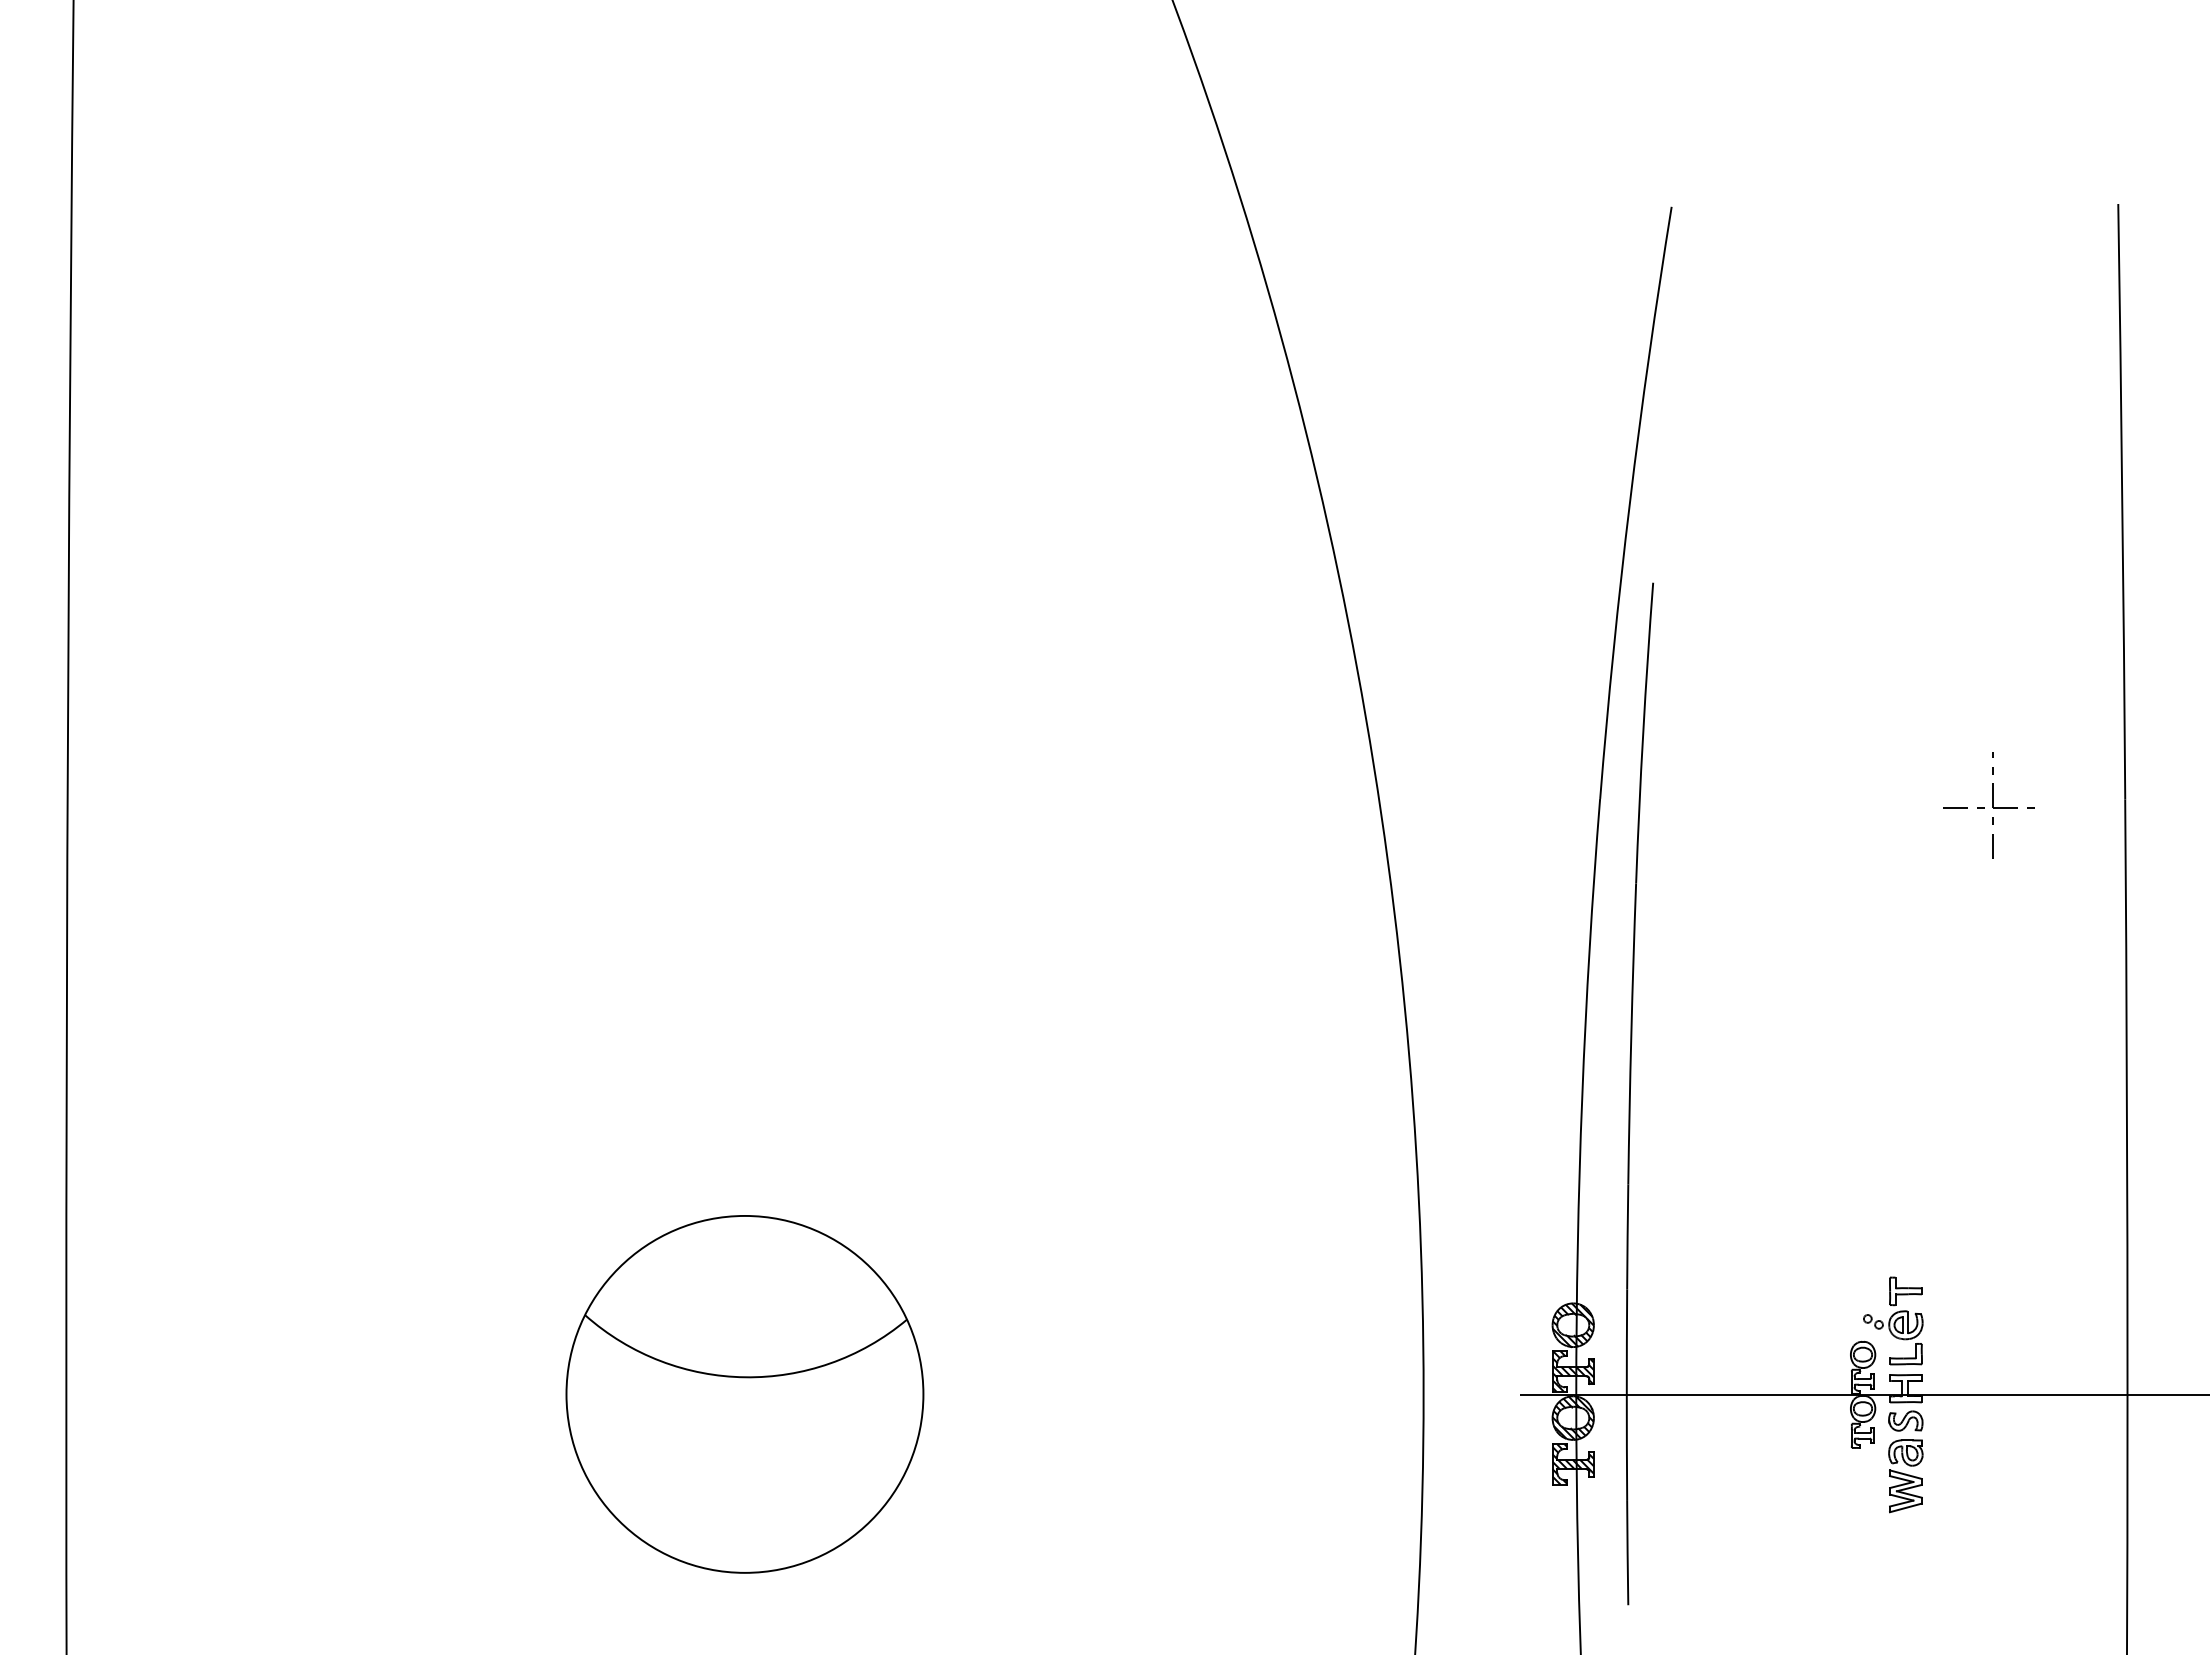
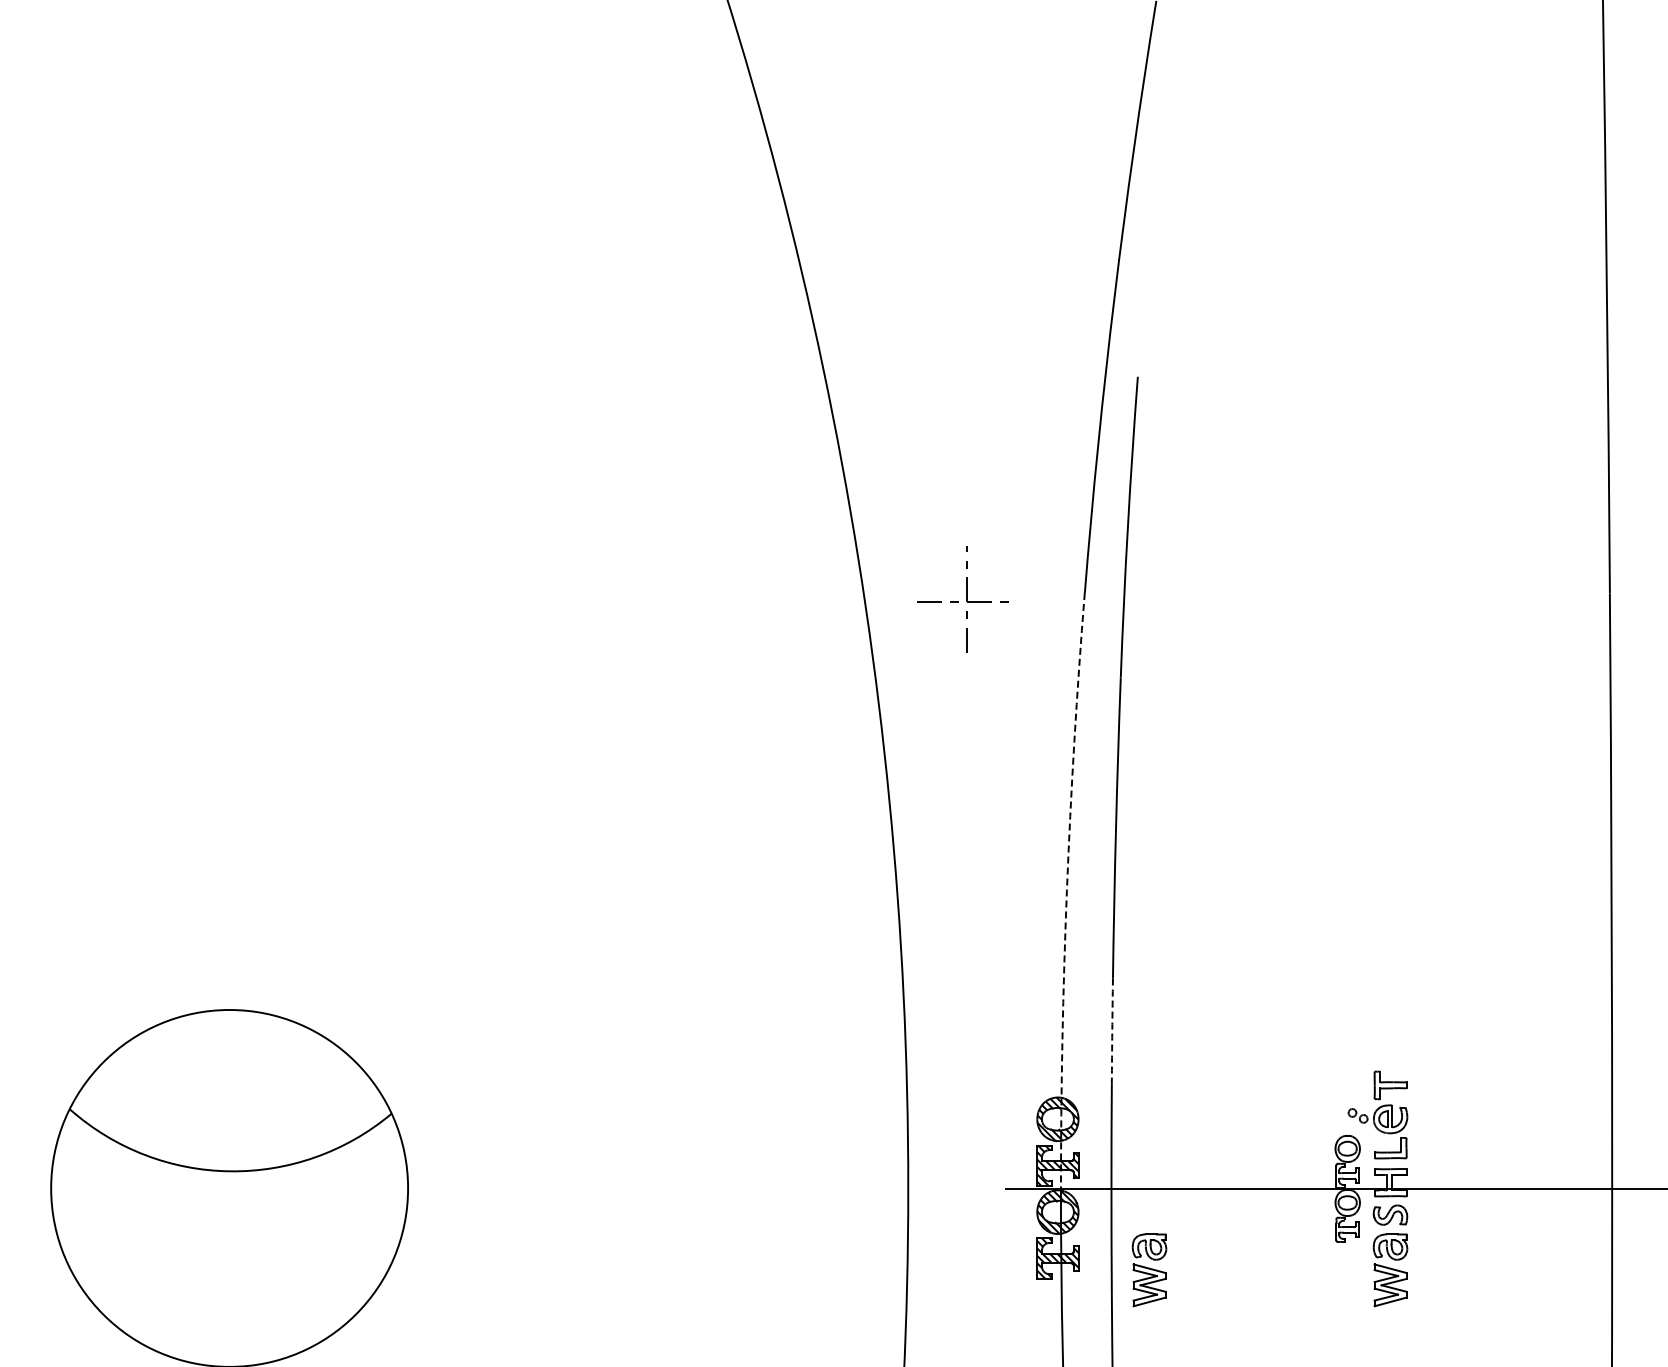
part: (1988, 805) -> (962, 599), moved
arc: (1582, 1096) -> (1067, 890), solid -> dashed
arc: (1627, 1237) -> (1112, 1031), solid -> dashed
part: (1664, 1476) -> (1149, 1270), added

